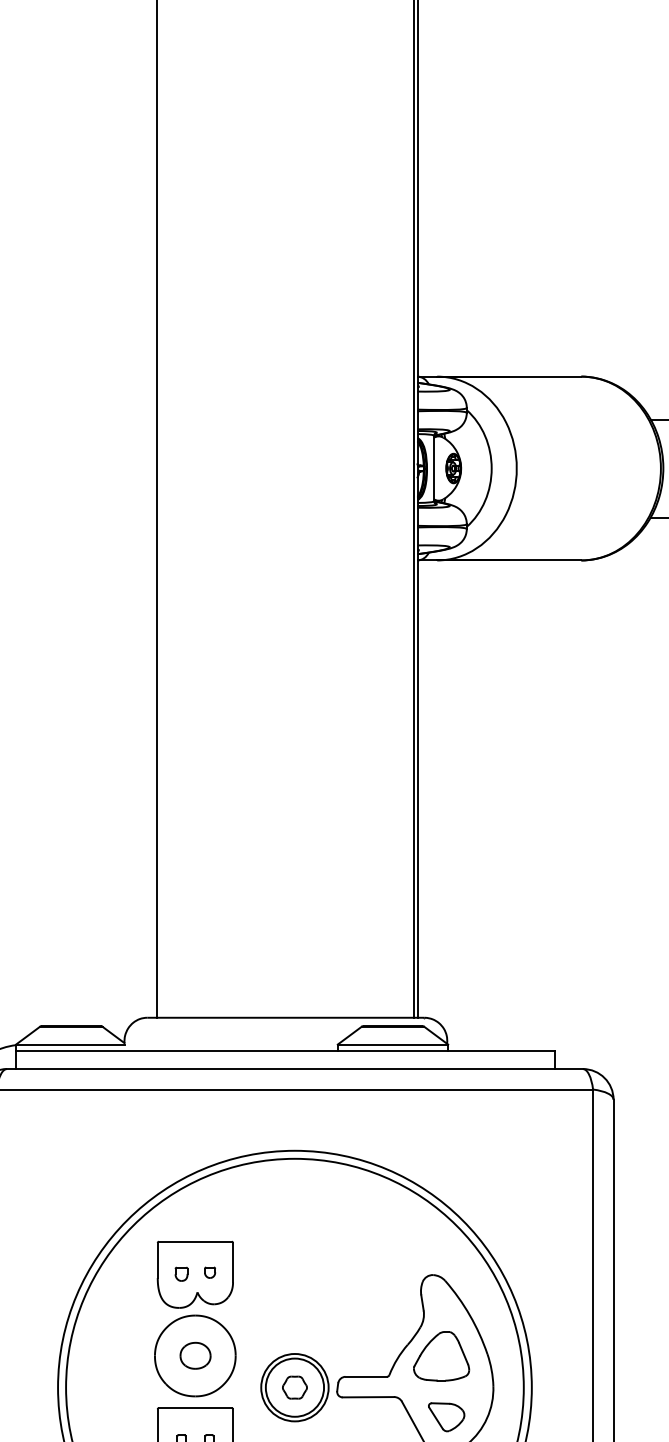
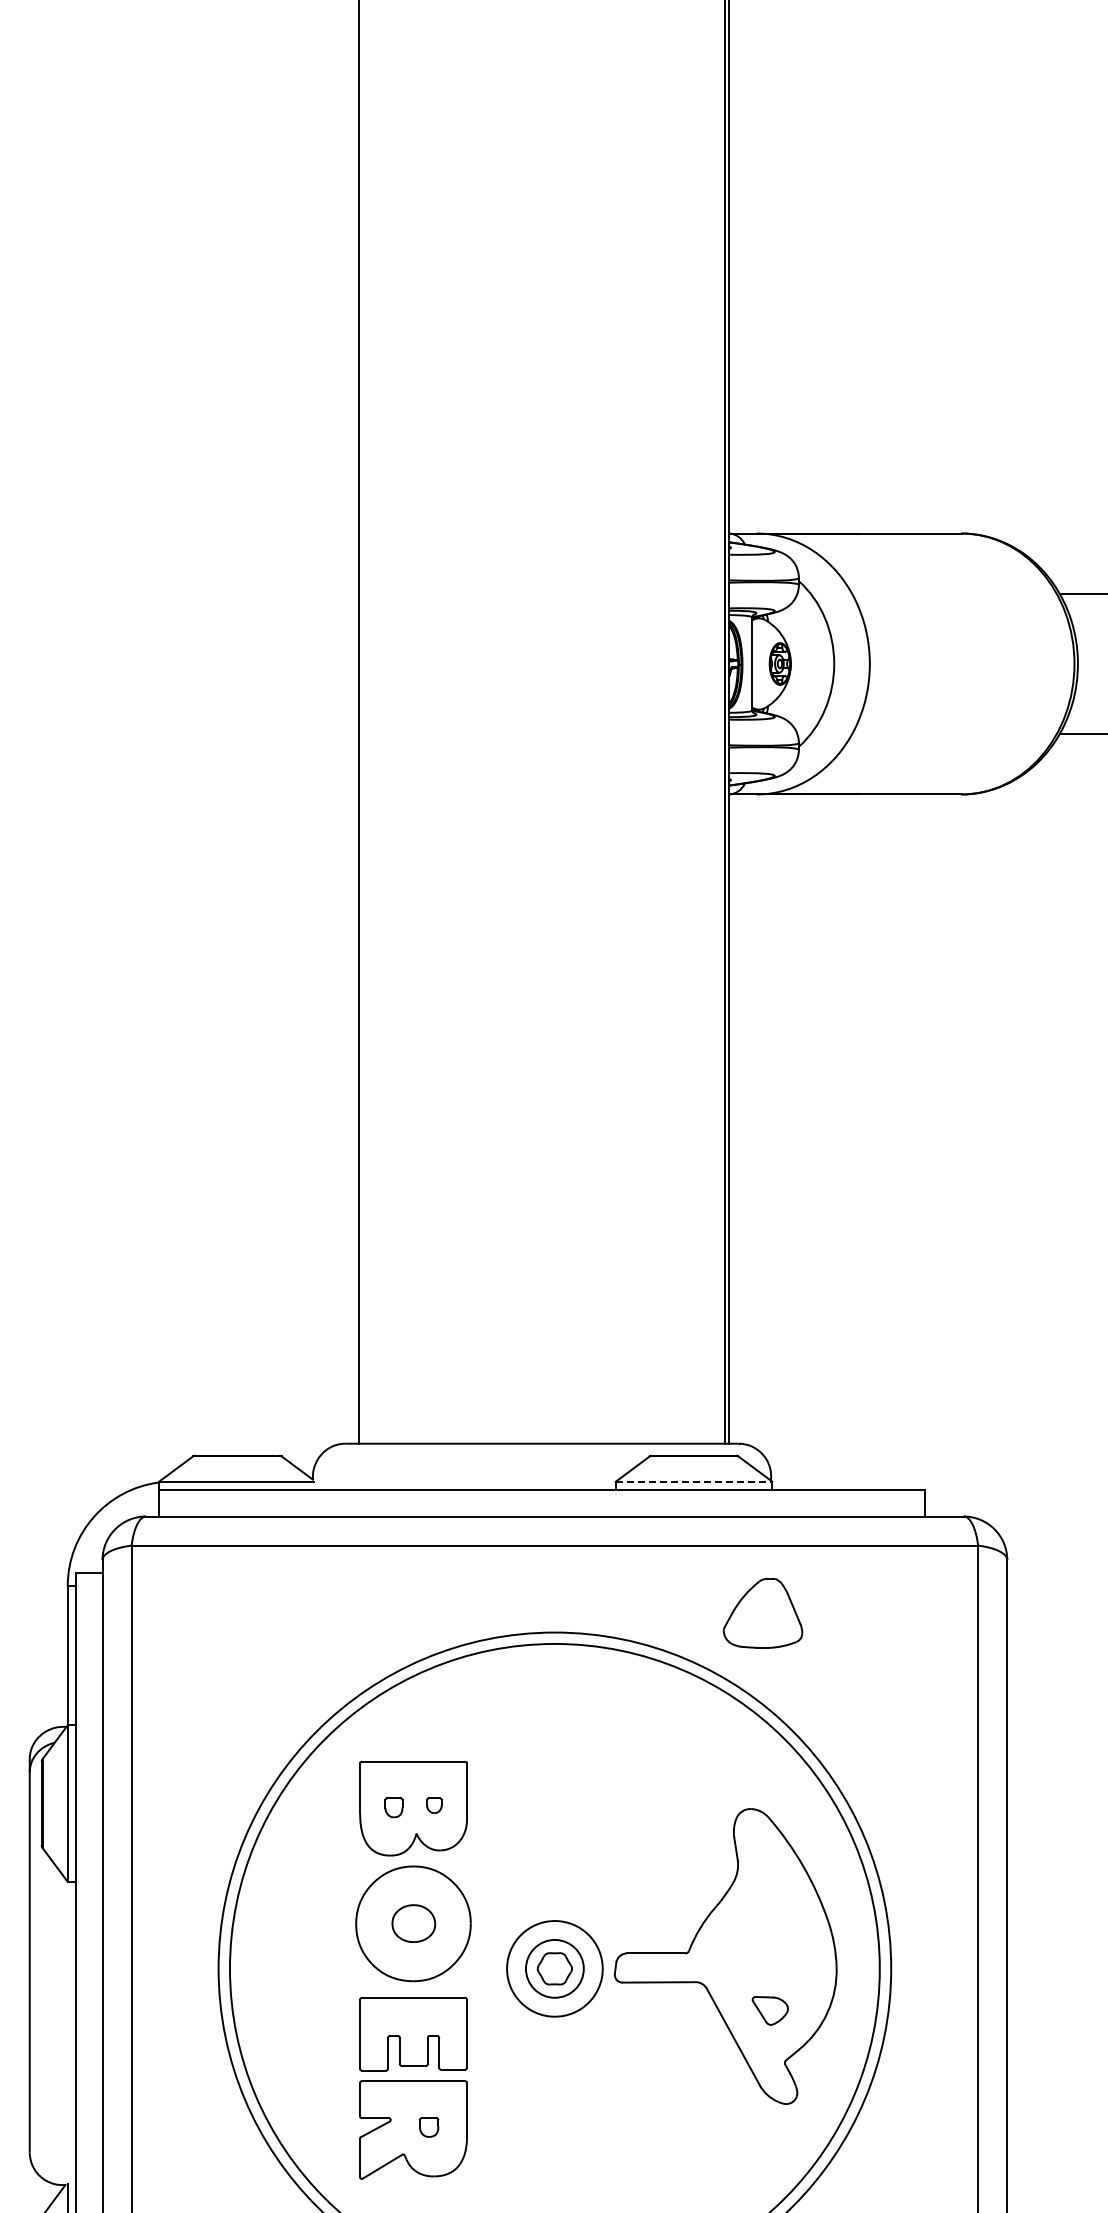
line: (393, 1044) -> (694, 1481), solid -> dashed
part: (441, 1355) -> (763, 1612), moved
circle: (294, 1387) -> (554, 1968), size x0.7
part: (446, 1417) -> (770, 2010), size x0.7

